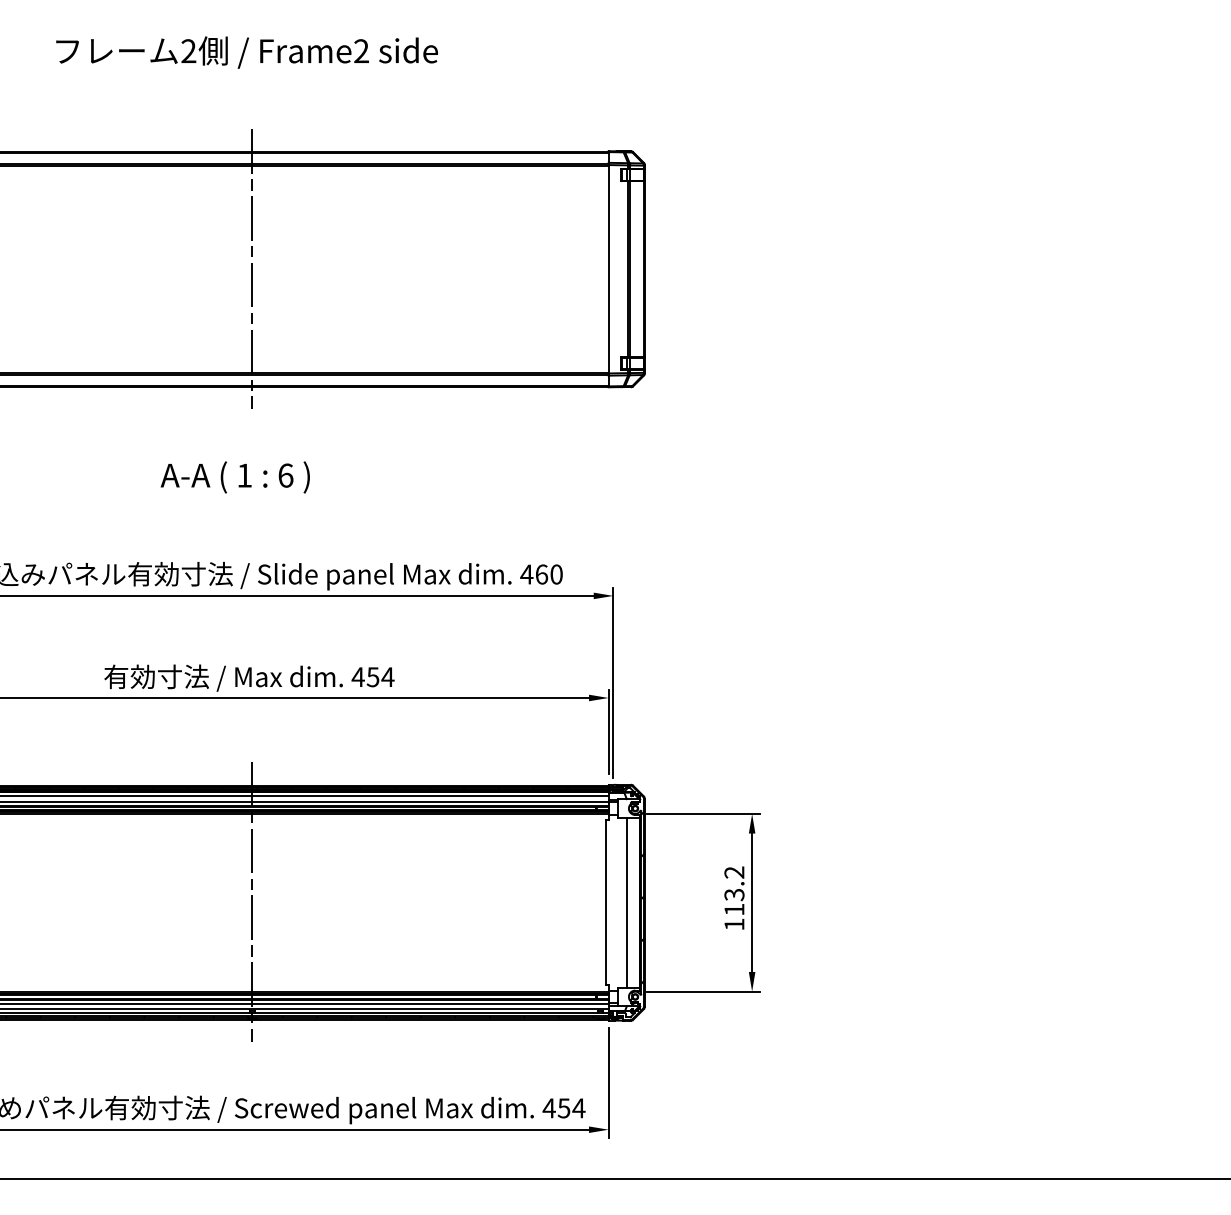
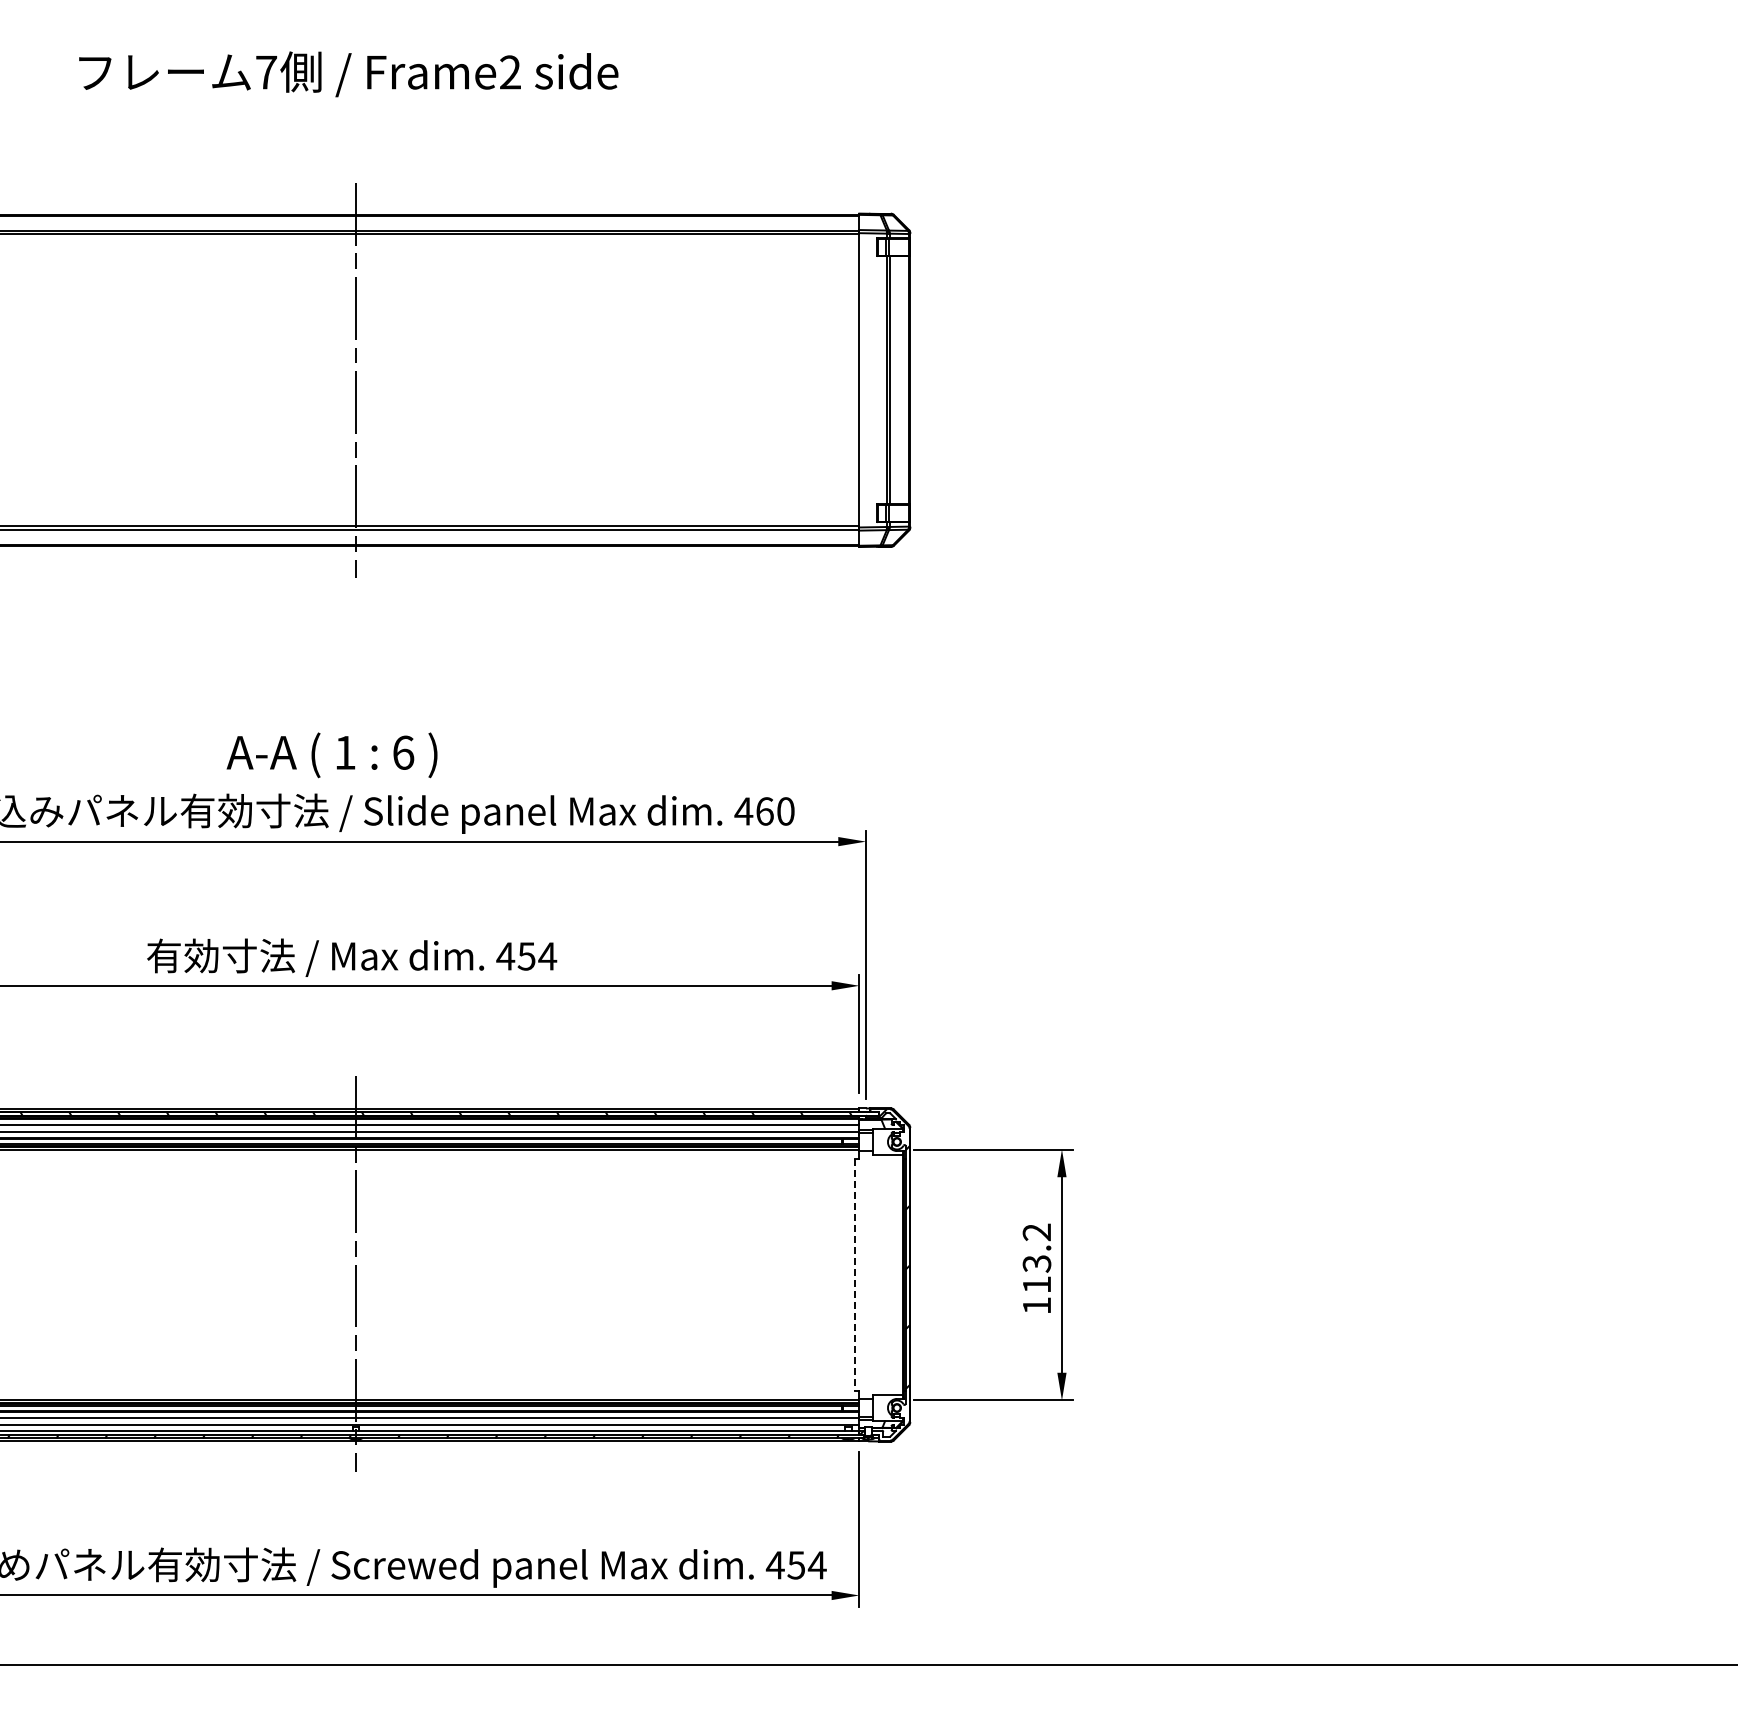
text: (188, 51) -> (266, 72), 2 -> 7
text: (234, 477) -> (331, 755), moved
line: (627, 902) -> (885, 1274), removed
line: (605, 903) -> (854, 1275), solid -> dashed

